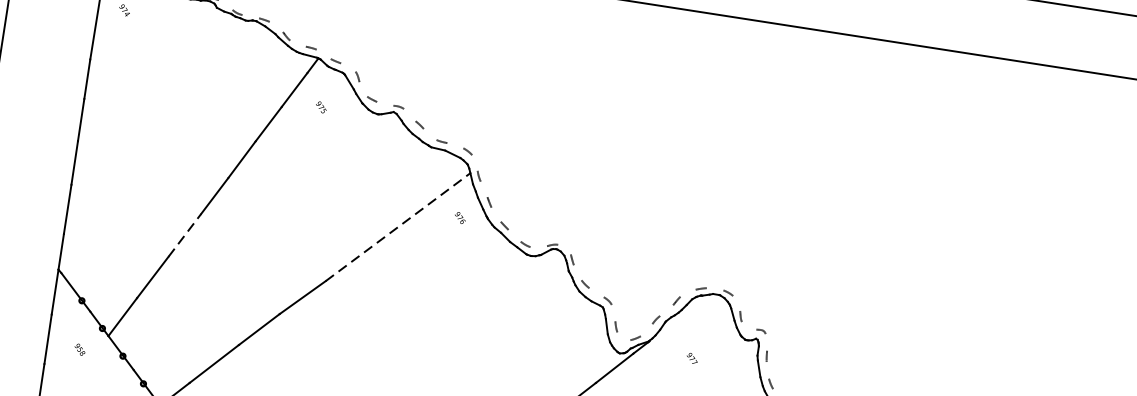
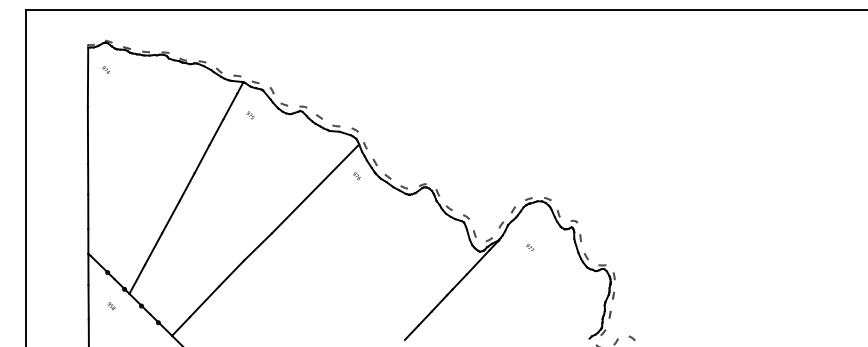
line: (398, 226) -> (315, 188), dashed -> solid
line: (184, 235) -> (170, 217), dashed -> solid

